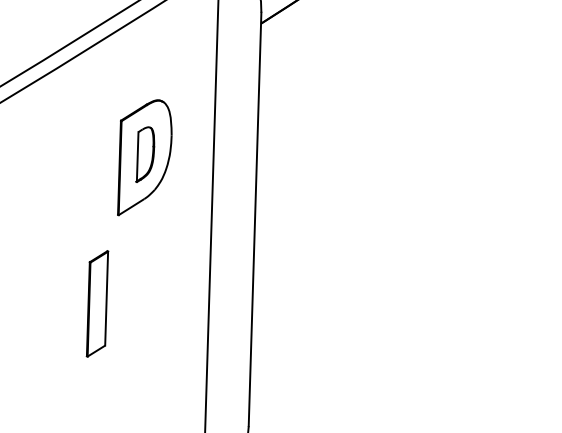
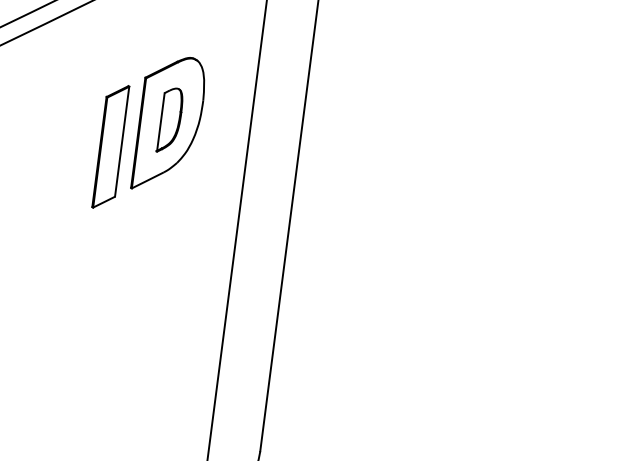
part: (97, 303) -> (110, 146), moved

